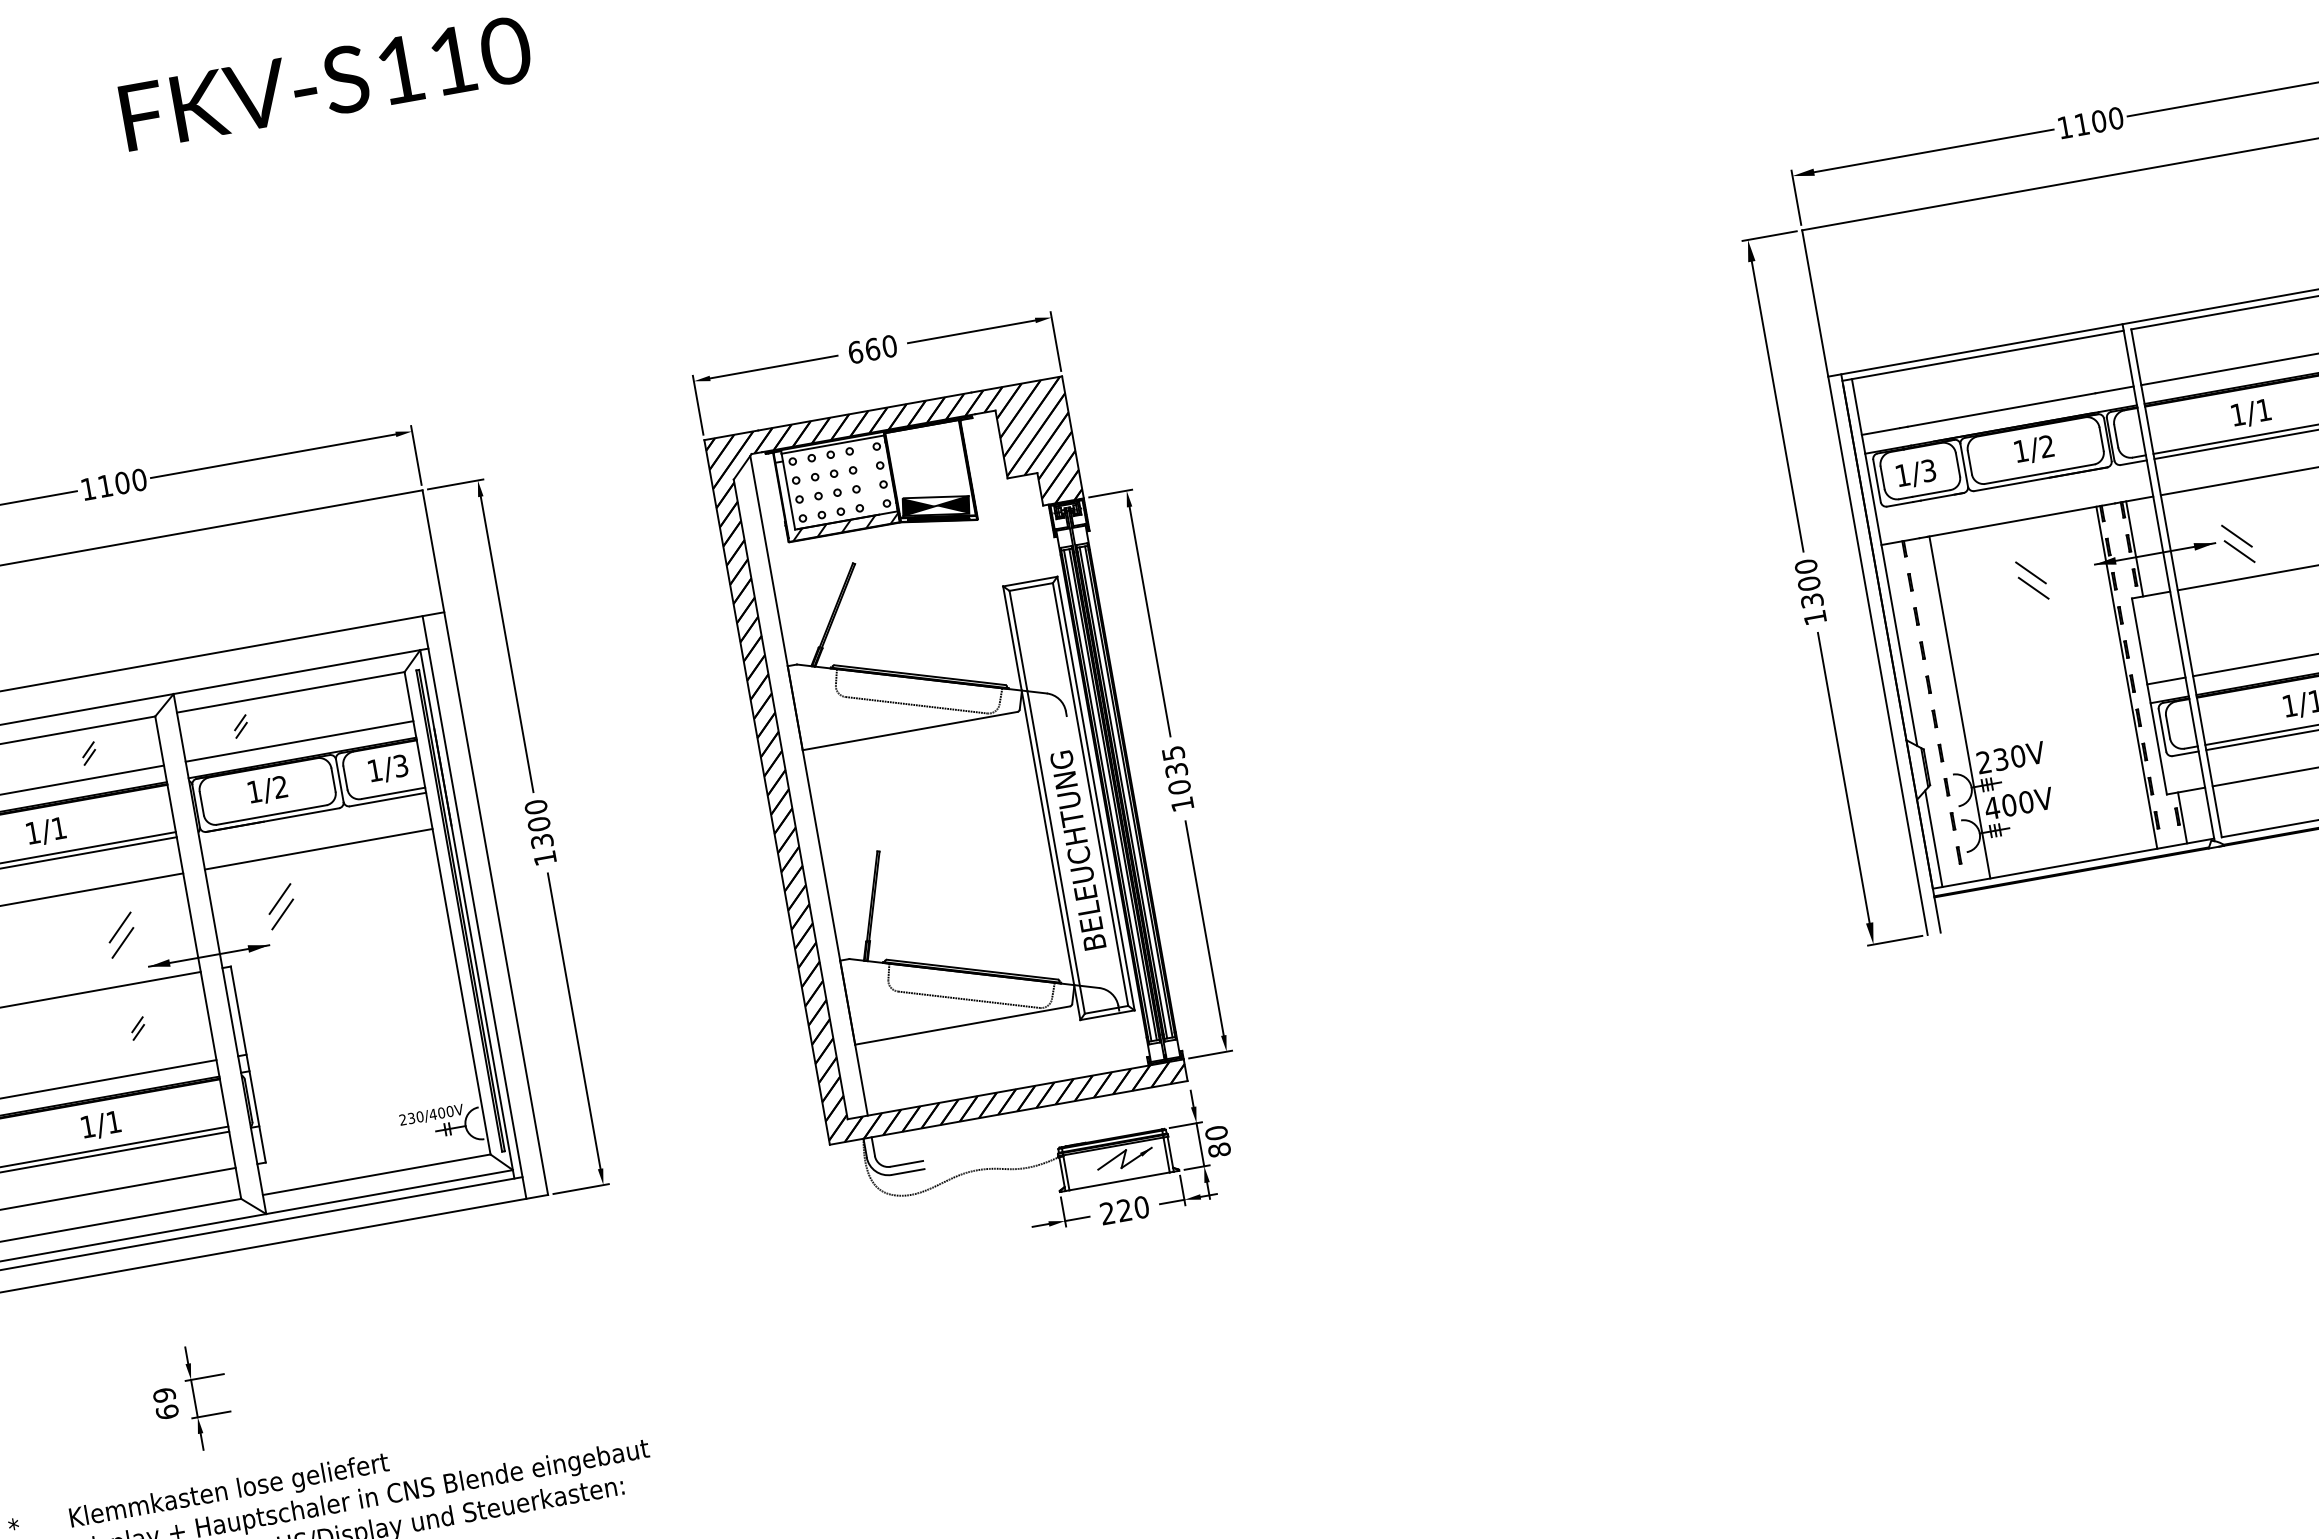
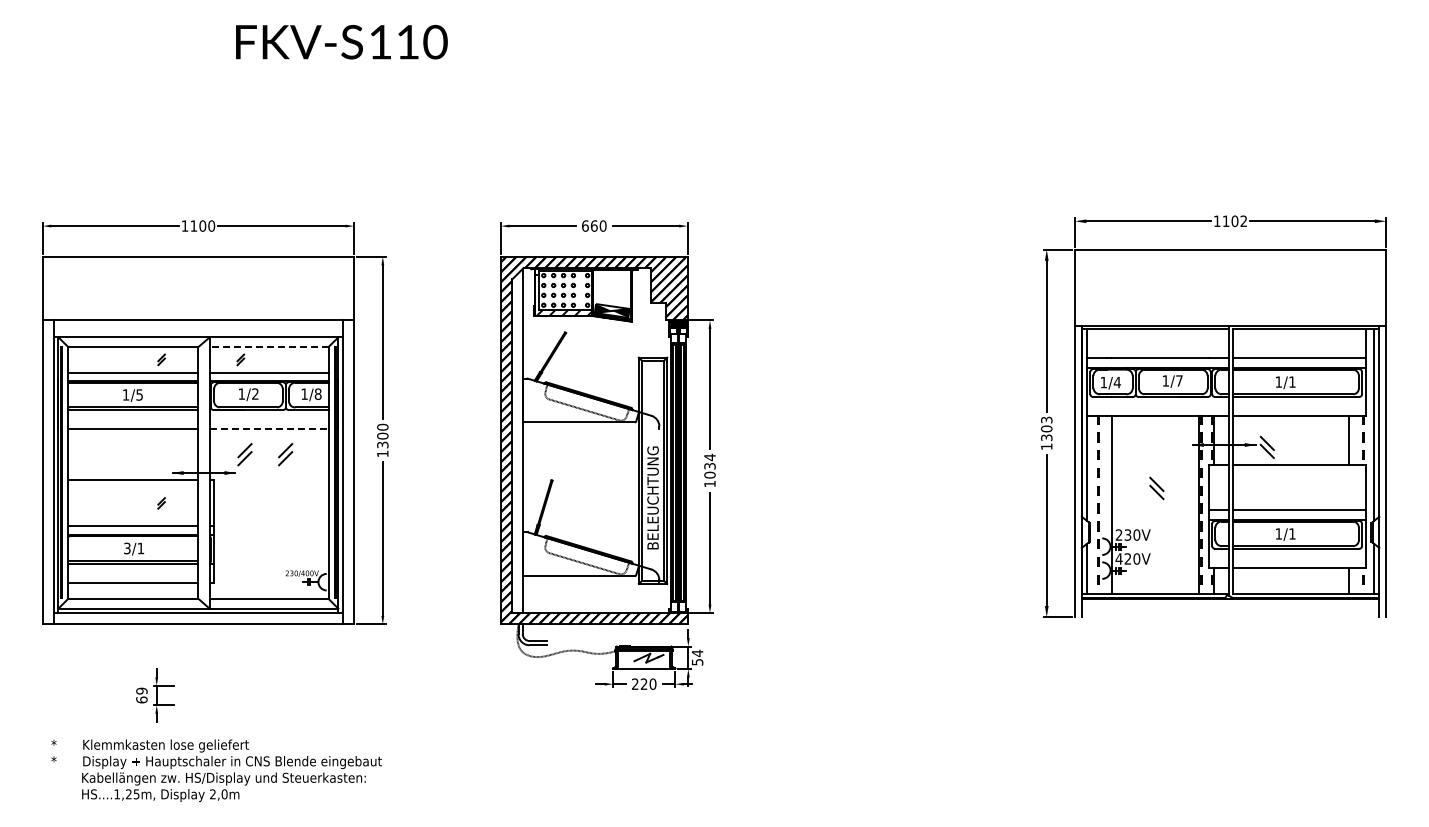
text: (2115, 118) -> (1243, 221), 1100 -> 1102
text: (2047, 445) -> (1179, 380), 1/2 -> 1/7
text: (1928, 470) -> (1117, 382), 1/3 -> 1/4
text: (1805, 565) -> (1046, 419), 1300 -> 1303
part: (2031, 580) -> (1156, 488), moved
line: (289, 693) -> (268, 347), solid -> dashed
text: (1172, 753) -> (709, 457), 1035 -> 1034
text: (399, 764) -> (317, 393), 1/3 -> 1/8
text: (2008, 804) -> (1127, 558), 400V -> 420V
text: (58, 827) -> (139, 394), 1/1 -> 1/5
line: (319, 848) -> (269, 428), solid -> dashed
part: (121, 934) -> (285, 454), moved
text: (88, 1126) -> (127, 548), 1/1 -> 3/1
text: (1217, 1141) -> (697, 657), 80 -> 54

